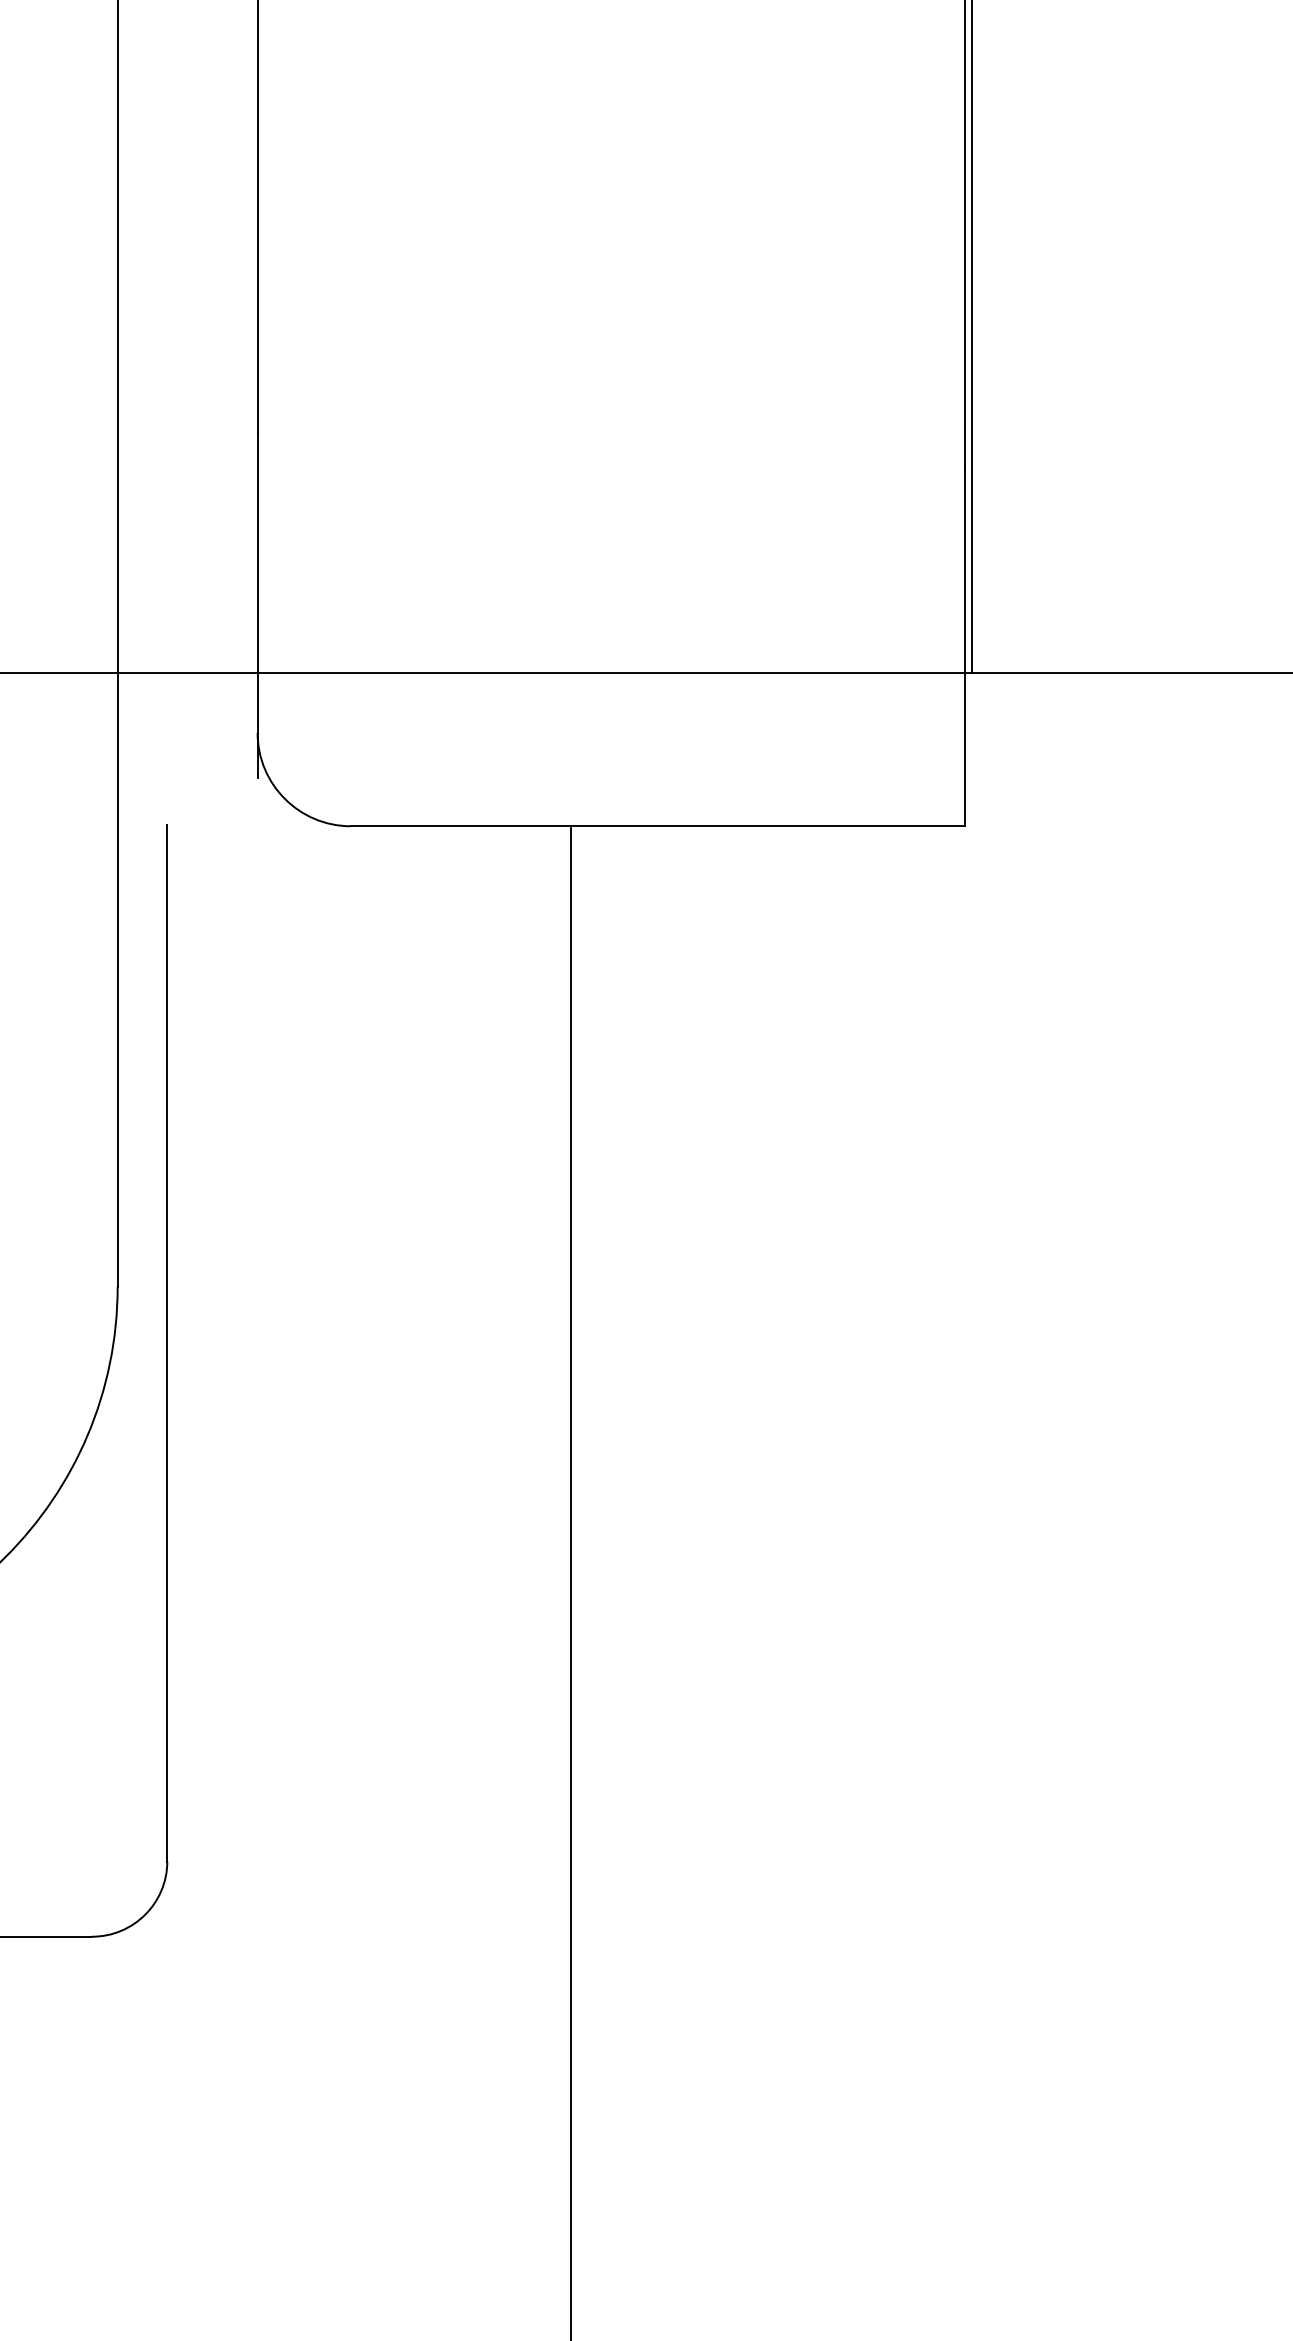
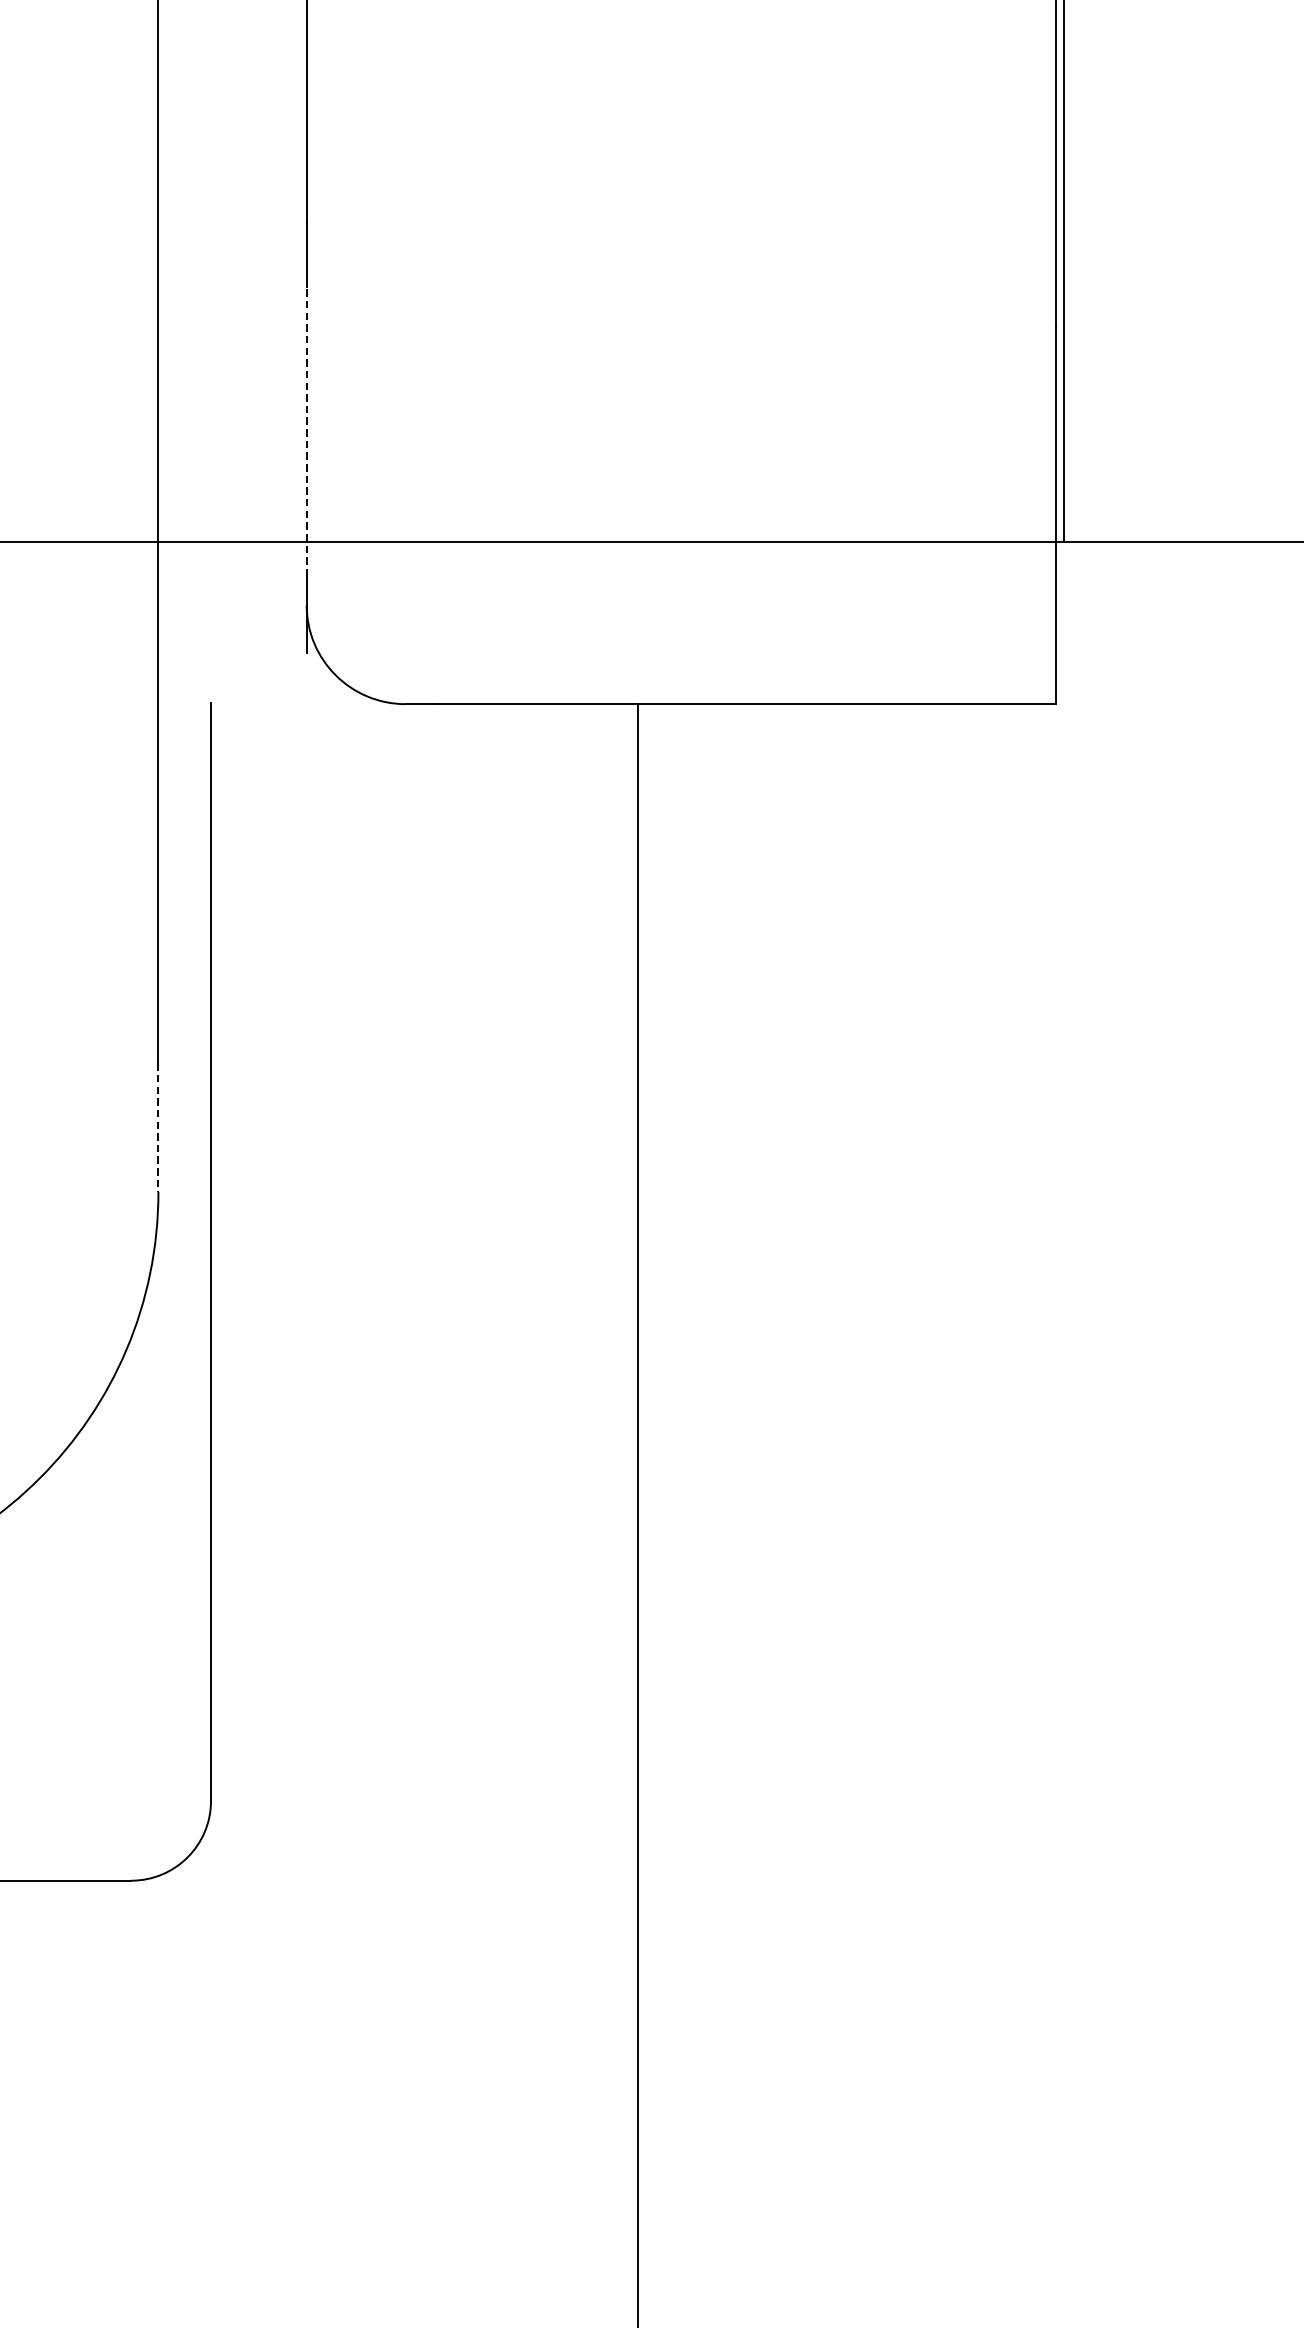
line: (257, 568) -> (306, 431), solid -> dashed
line: (117, 1225) -> (158, 1127), solid -> dashed

